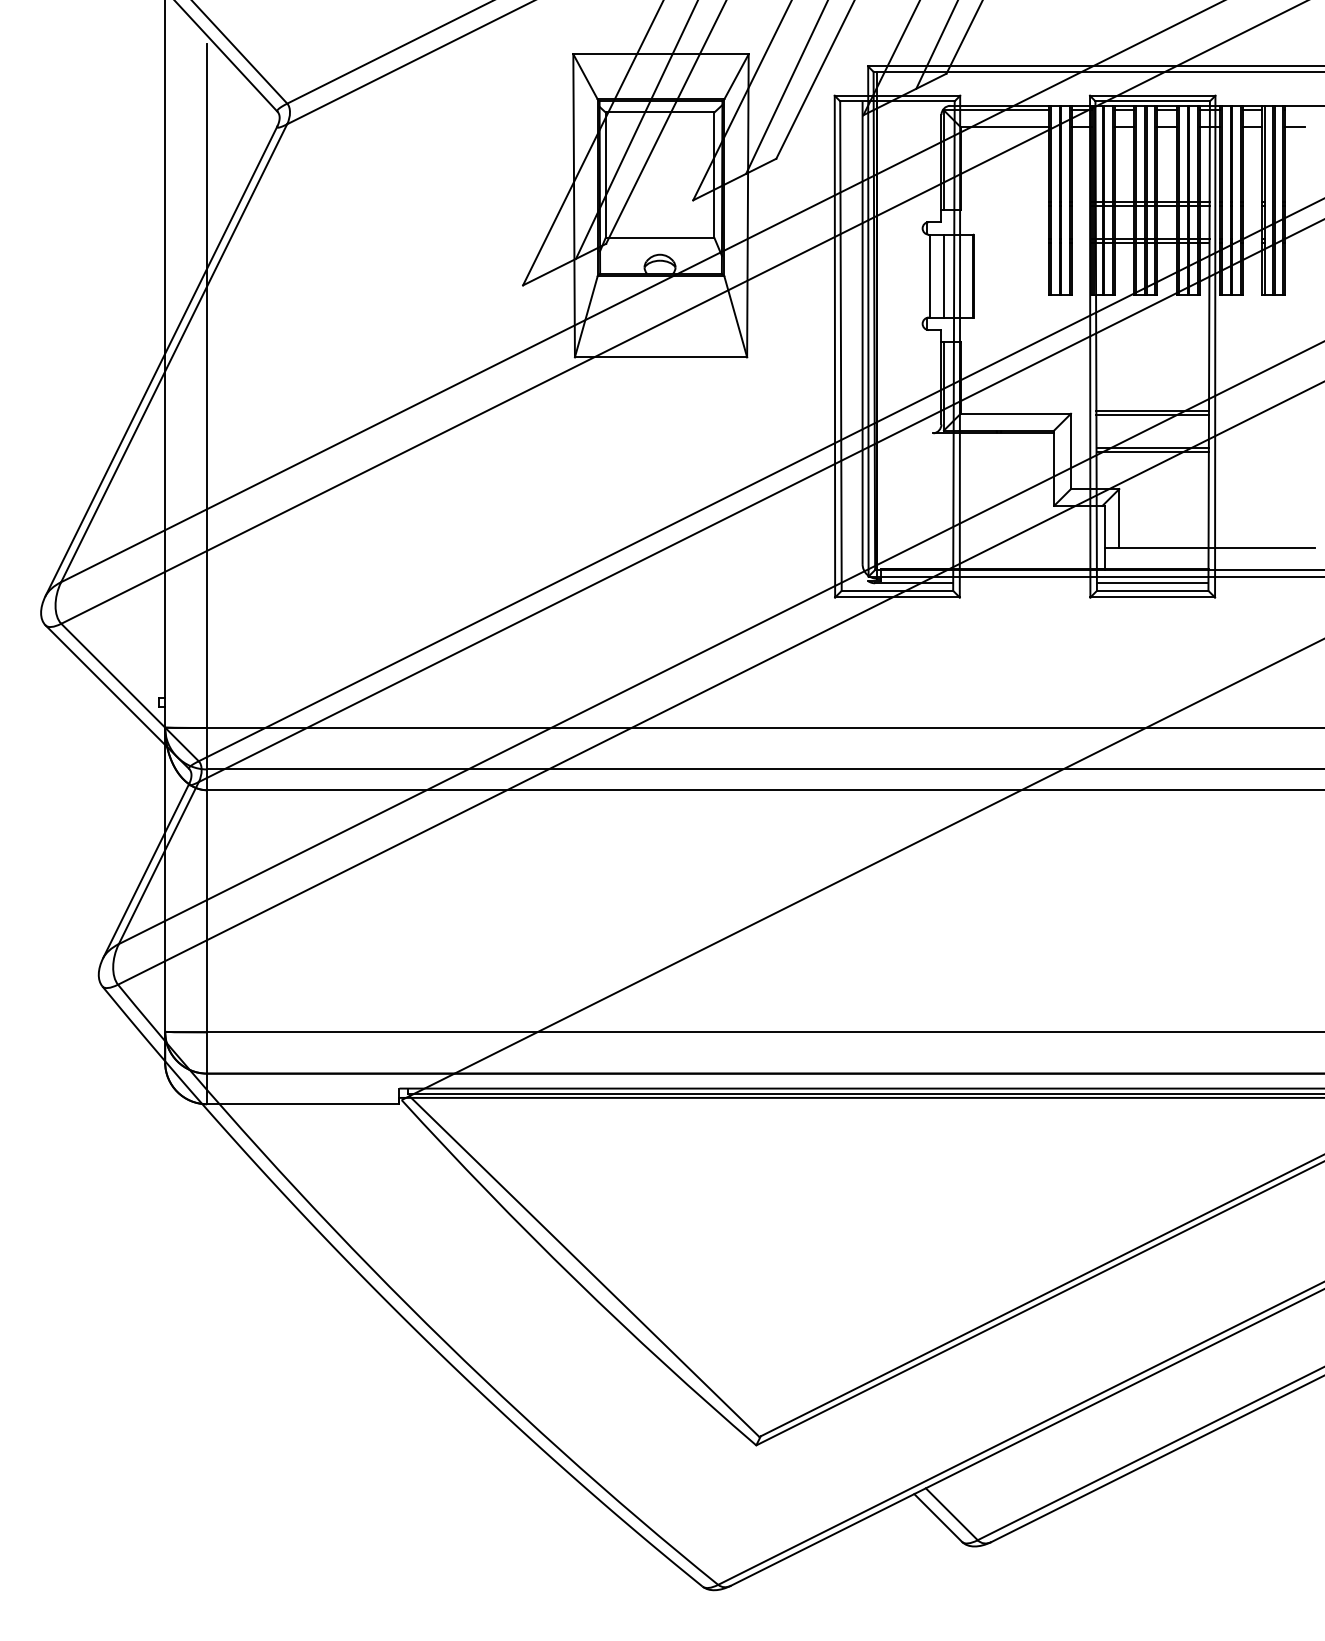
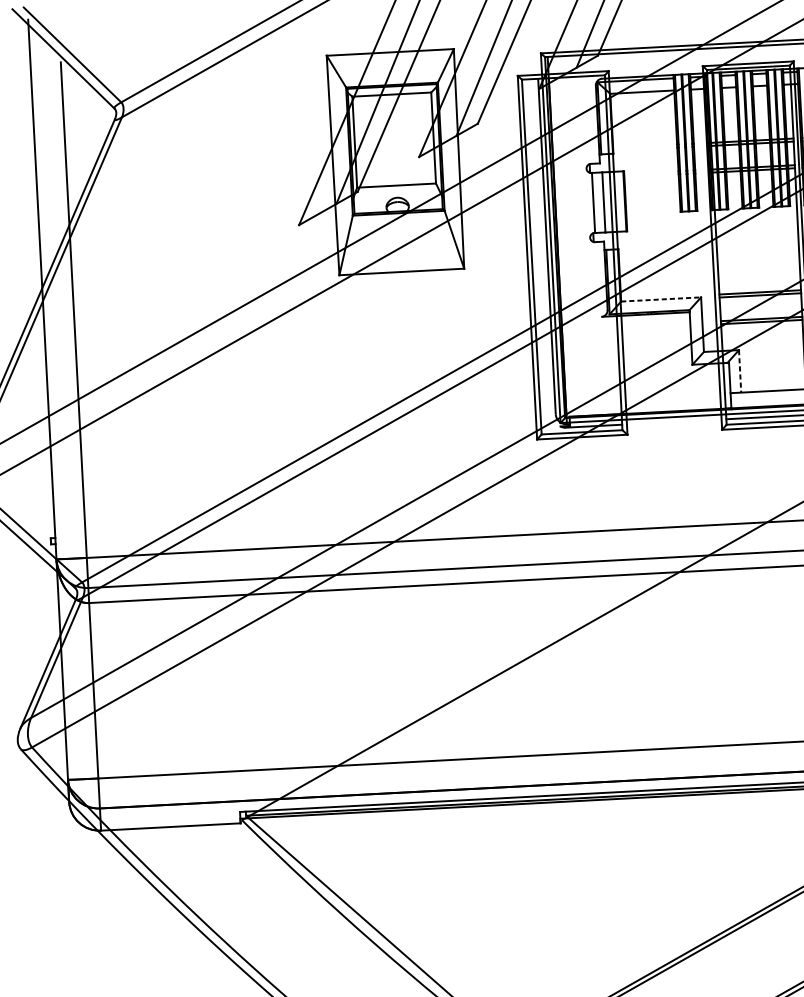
line: (1016, 413) -> (661, 299), solid -> dashed
line: (1119, 518) -> (740, 371), solid -> dashed

